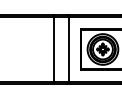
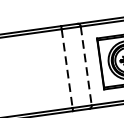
line: (53, 49) -> (66, 68), solid -> dashed
line: (69, 49) -> (86, 65), solid -> dashed

